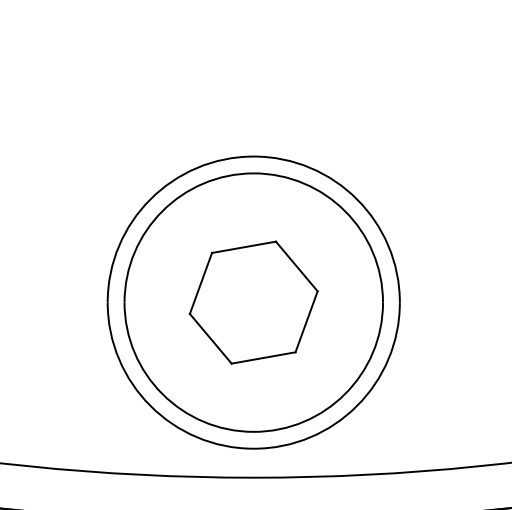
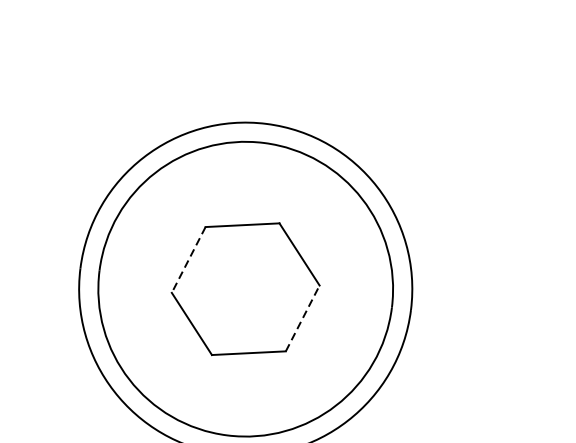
line: (200, 283) -> (188, 259), solid -> dashed
line: (306, 321) -> (302, 318), solid -> dashed

